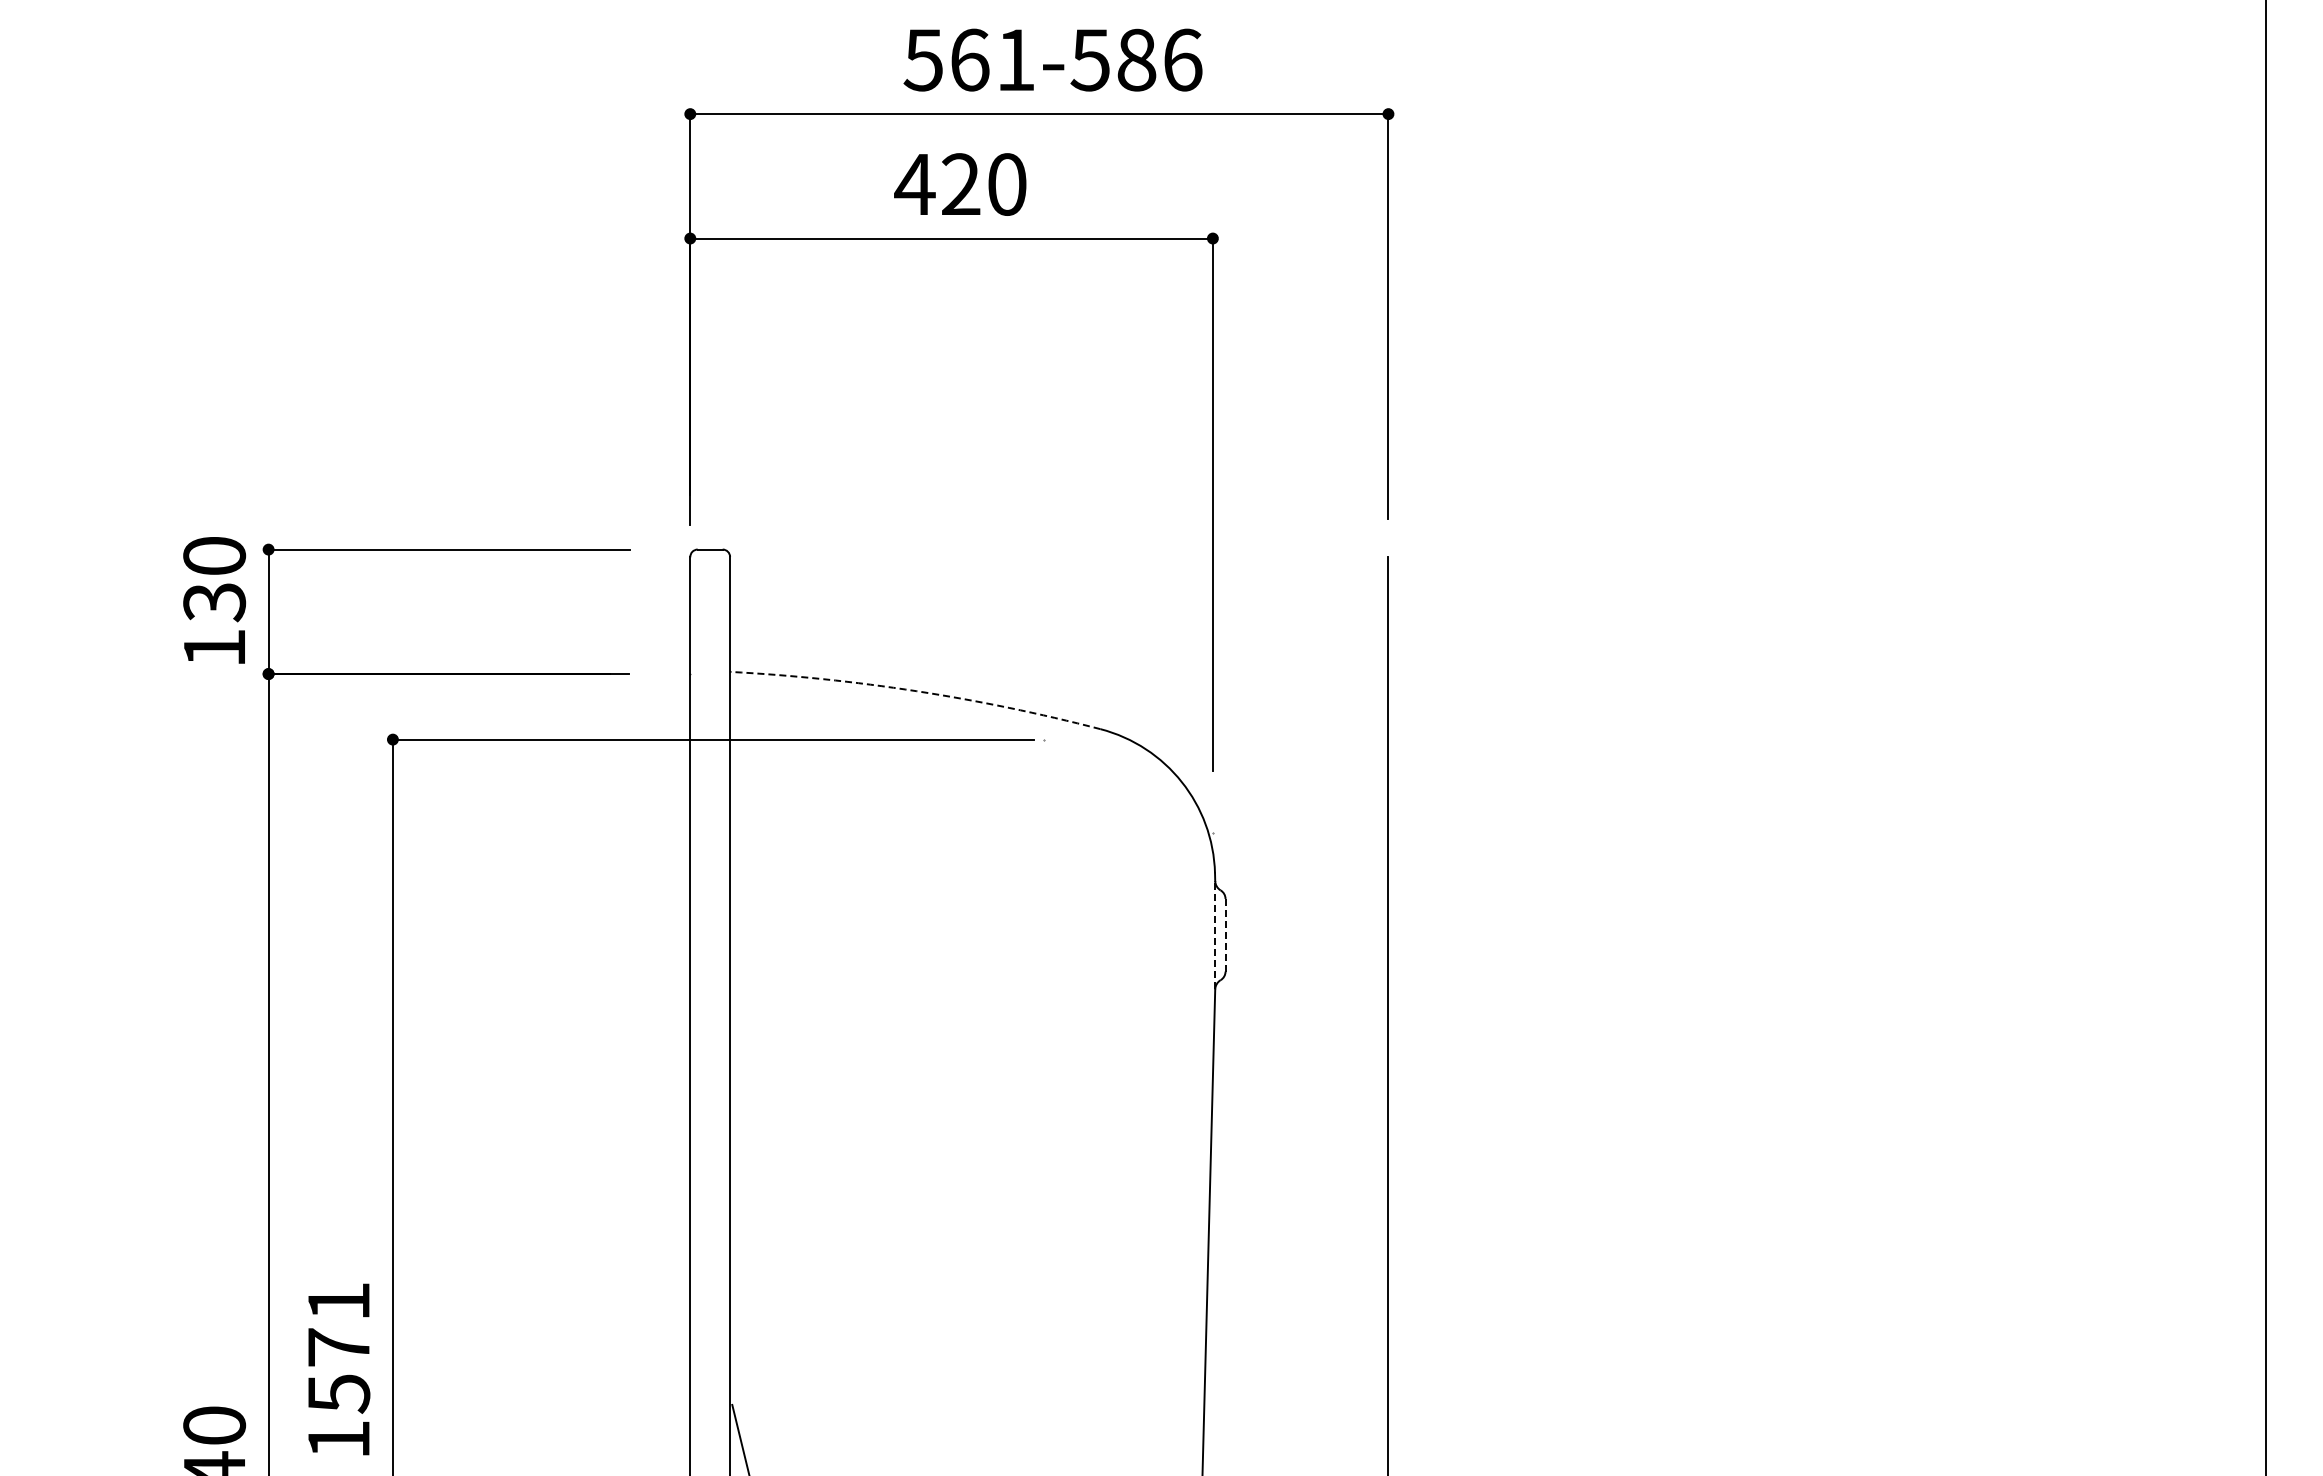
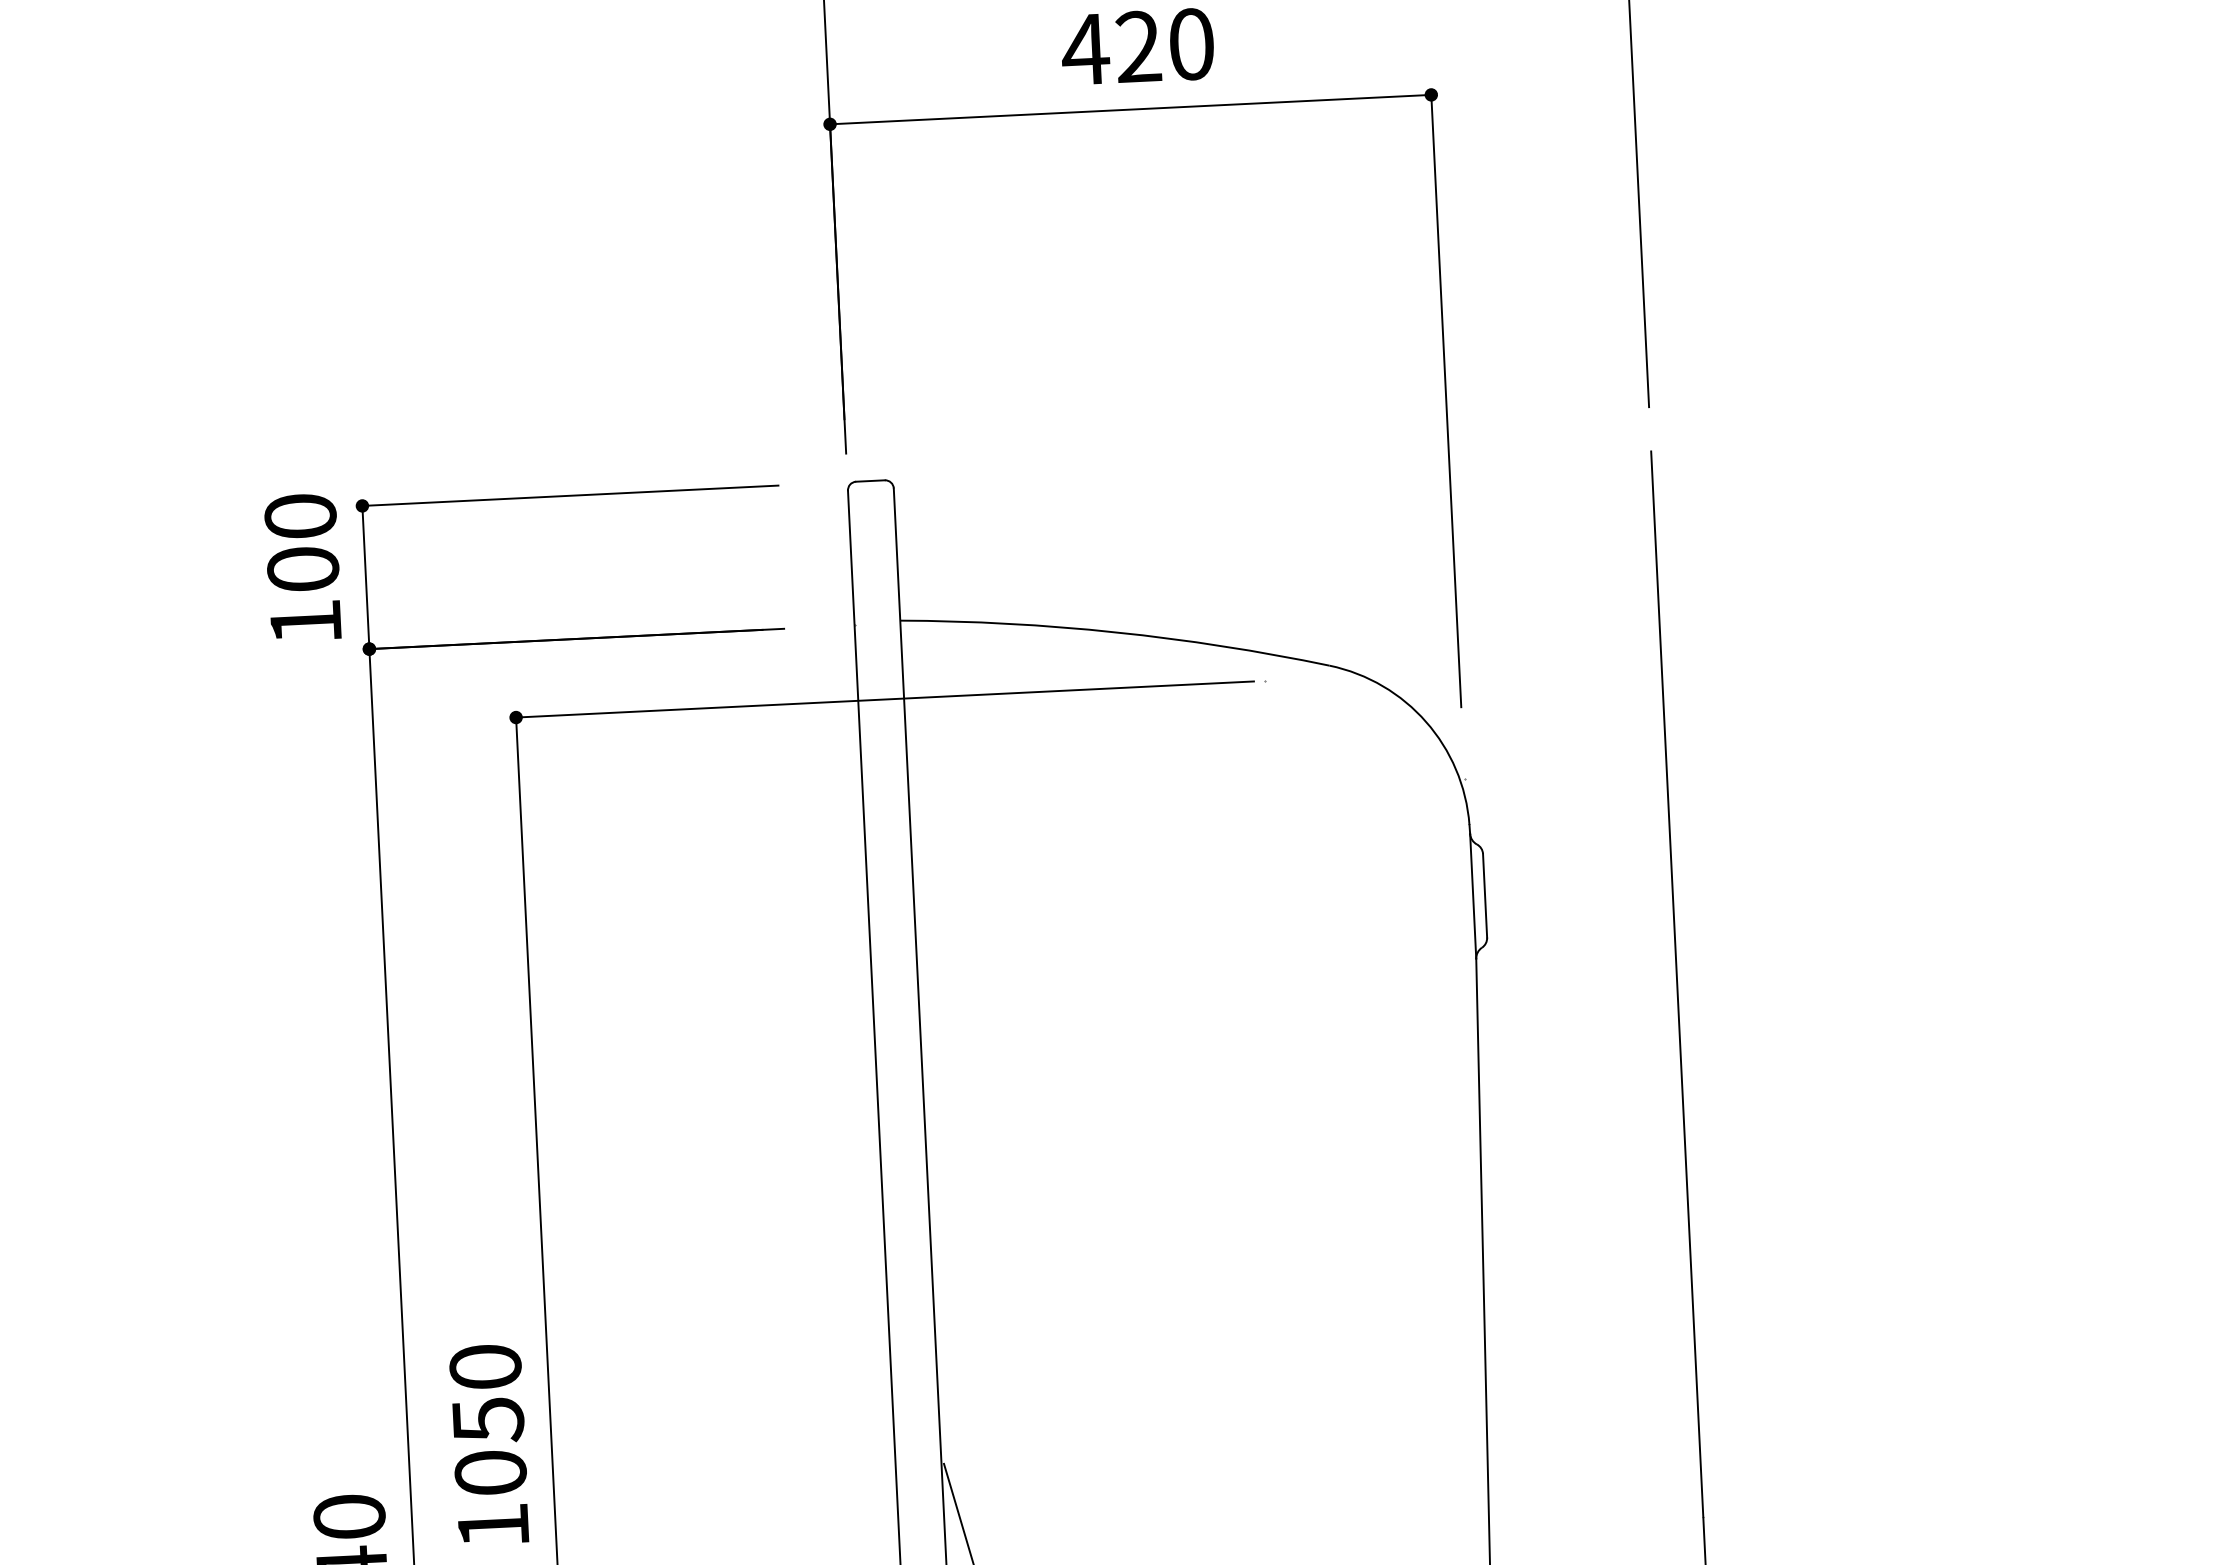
text: (214, 602) -> (303, 569), 130 -> 100
arc: (916, 691) -> (1115, 632), dashed -> solid
line: (1215, 934) -> (1473, 895), dashed -> solid
line: (1225, 934) -> (1484, 894), dashed -> solid
text: (338, 1347) -> (487, 1419), 1571 -> 1050

